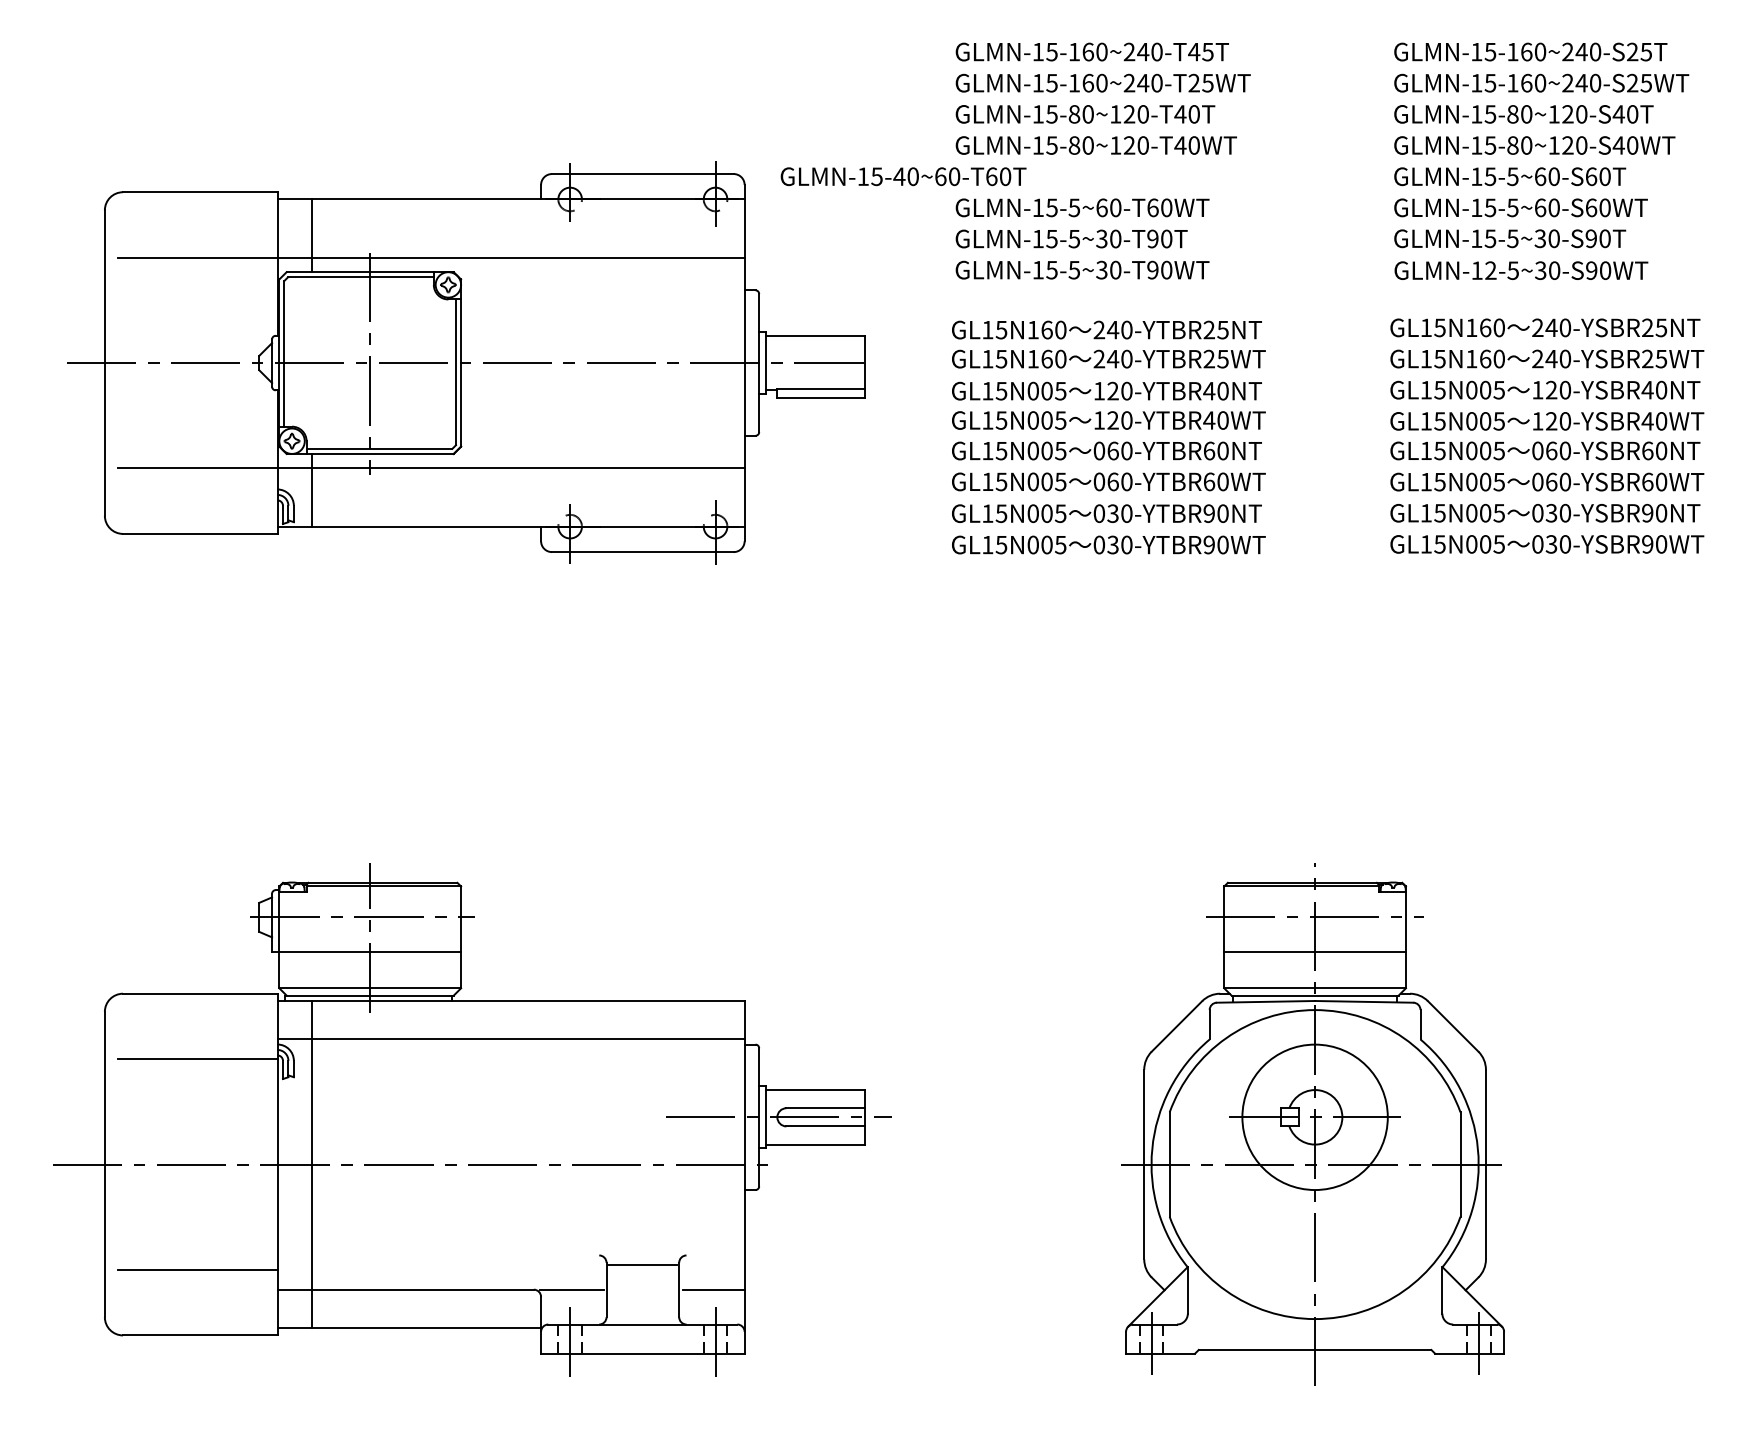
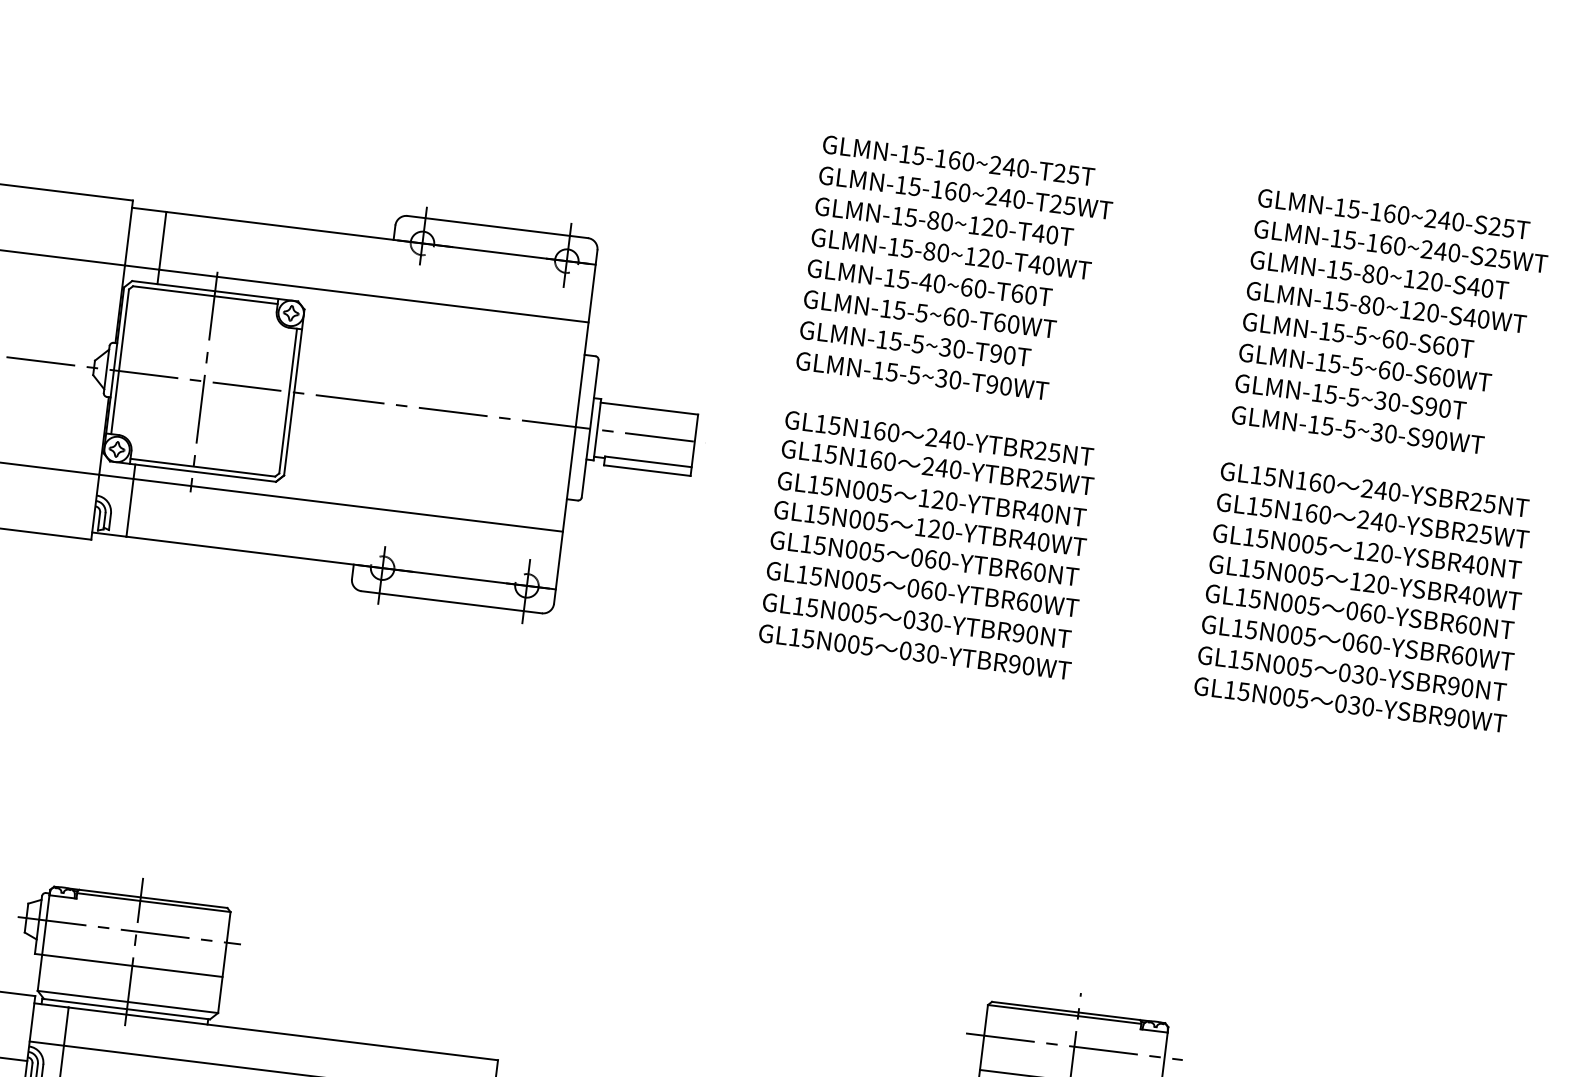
text: (1194, 51) -> (1060, 172), GLMN-15-160~240-T45T -> GLMN-15-160~240-T25T
text: (903, 176) -> (929, 282), moved
text: (1490, 270) -> (1327, 426), GLMN-12-5~30-S90WT -> GLMN-15-5~30-S90WT

